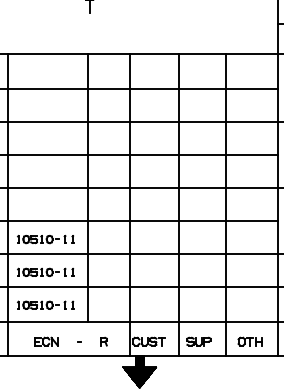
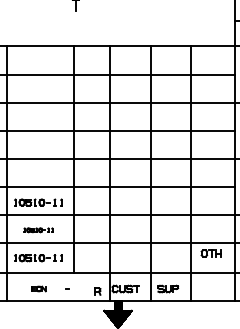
part: (45, 271) -> (38, 229), size x0.6
part: (46, 341) -> (39, 288), size x0.7
part: (103, 341) -> (97, 291), moved
part: (249, 341) -> (210, 253), moved

